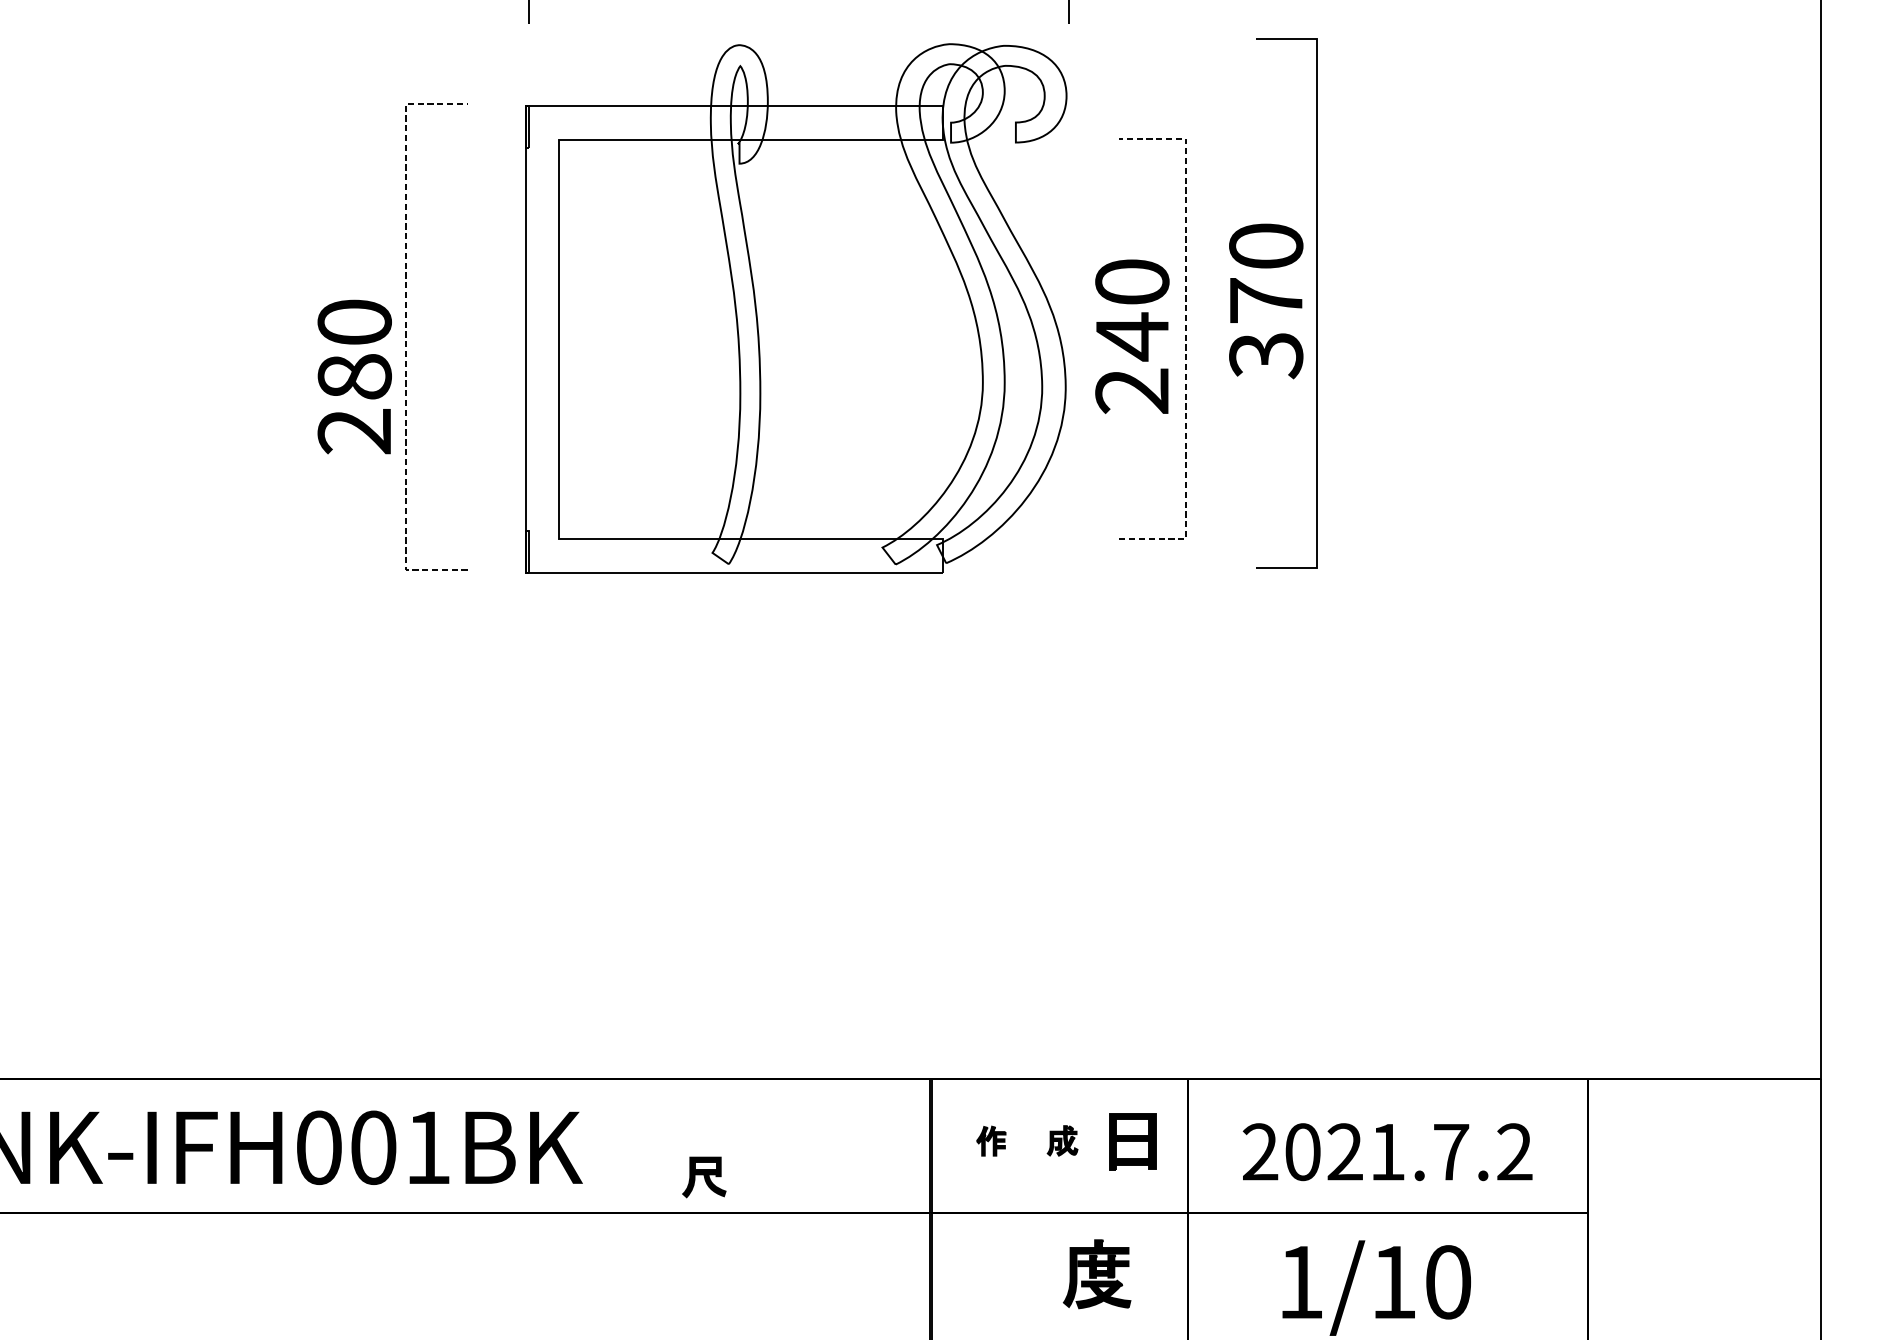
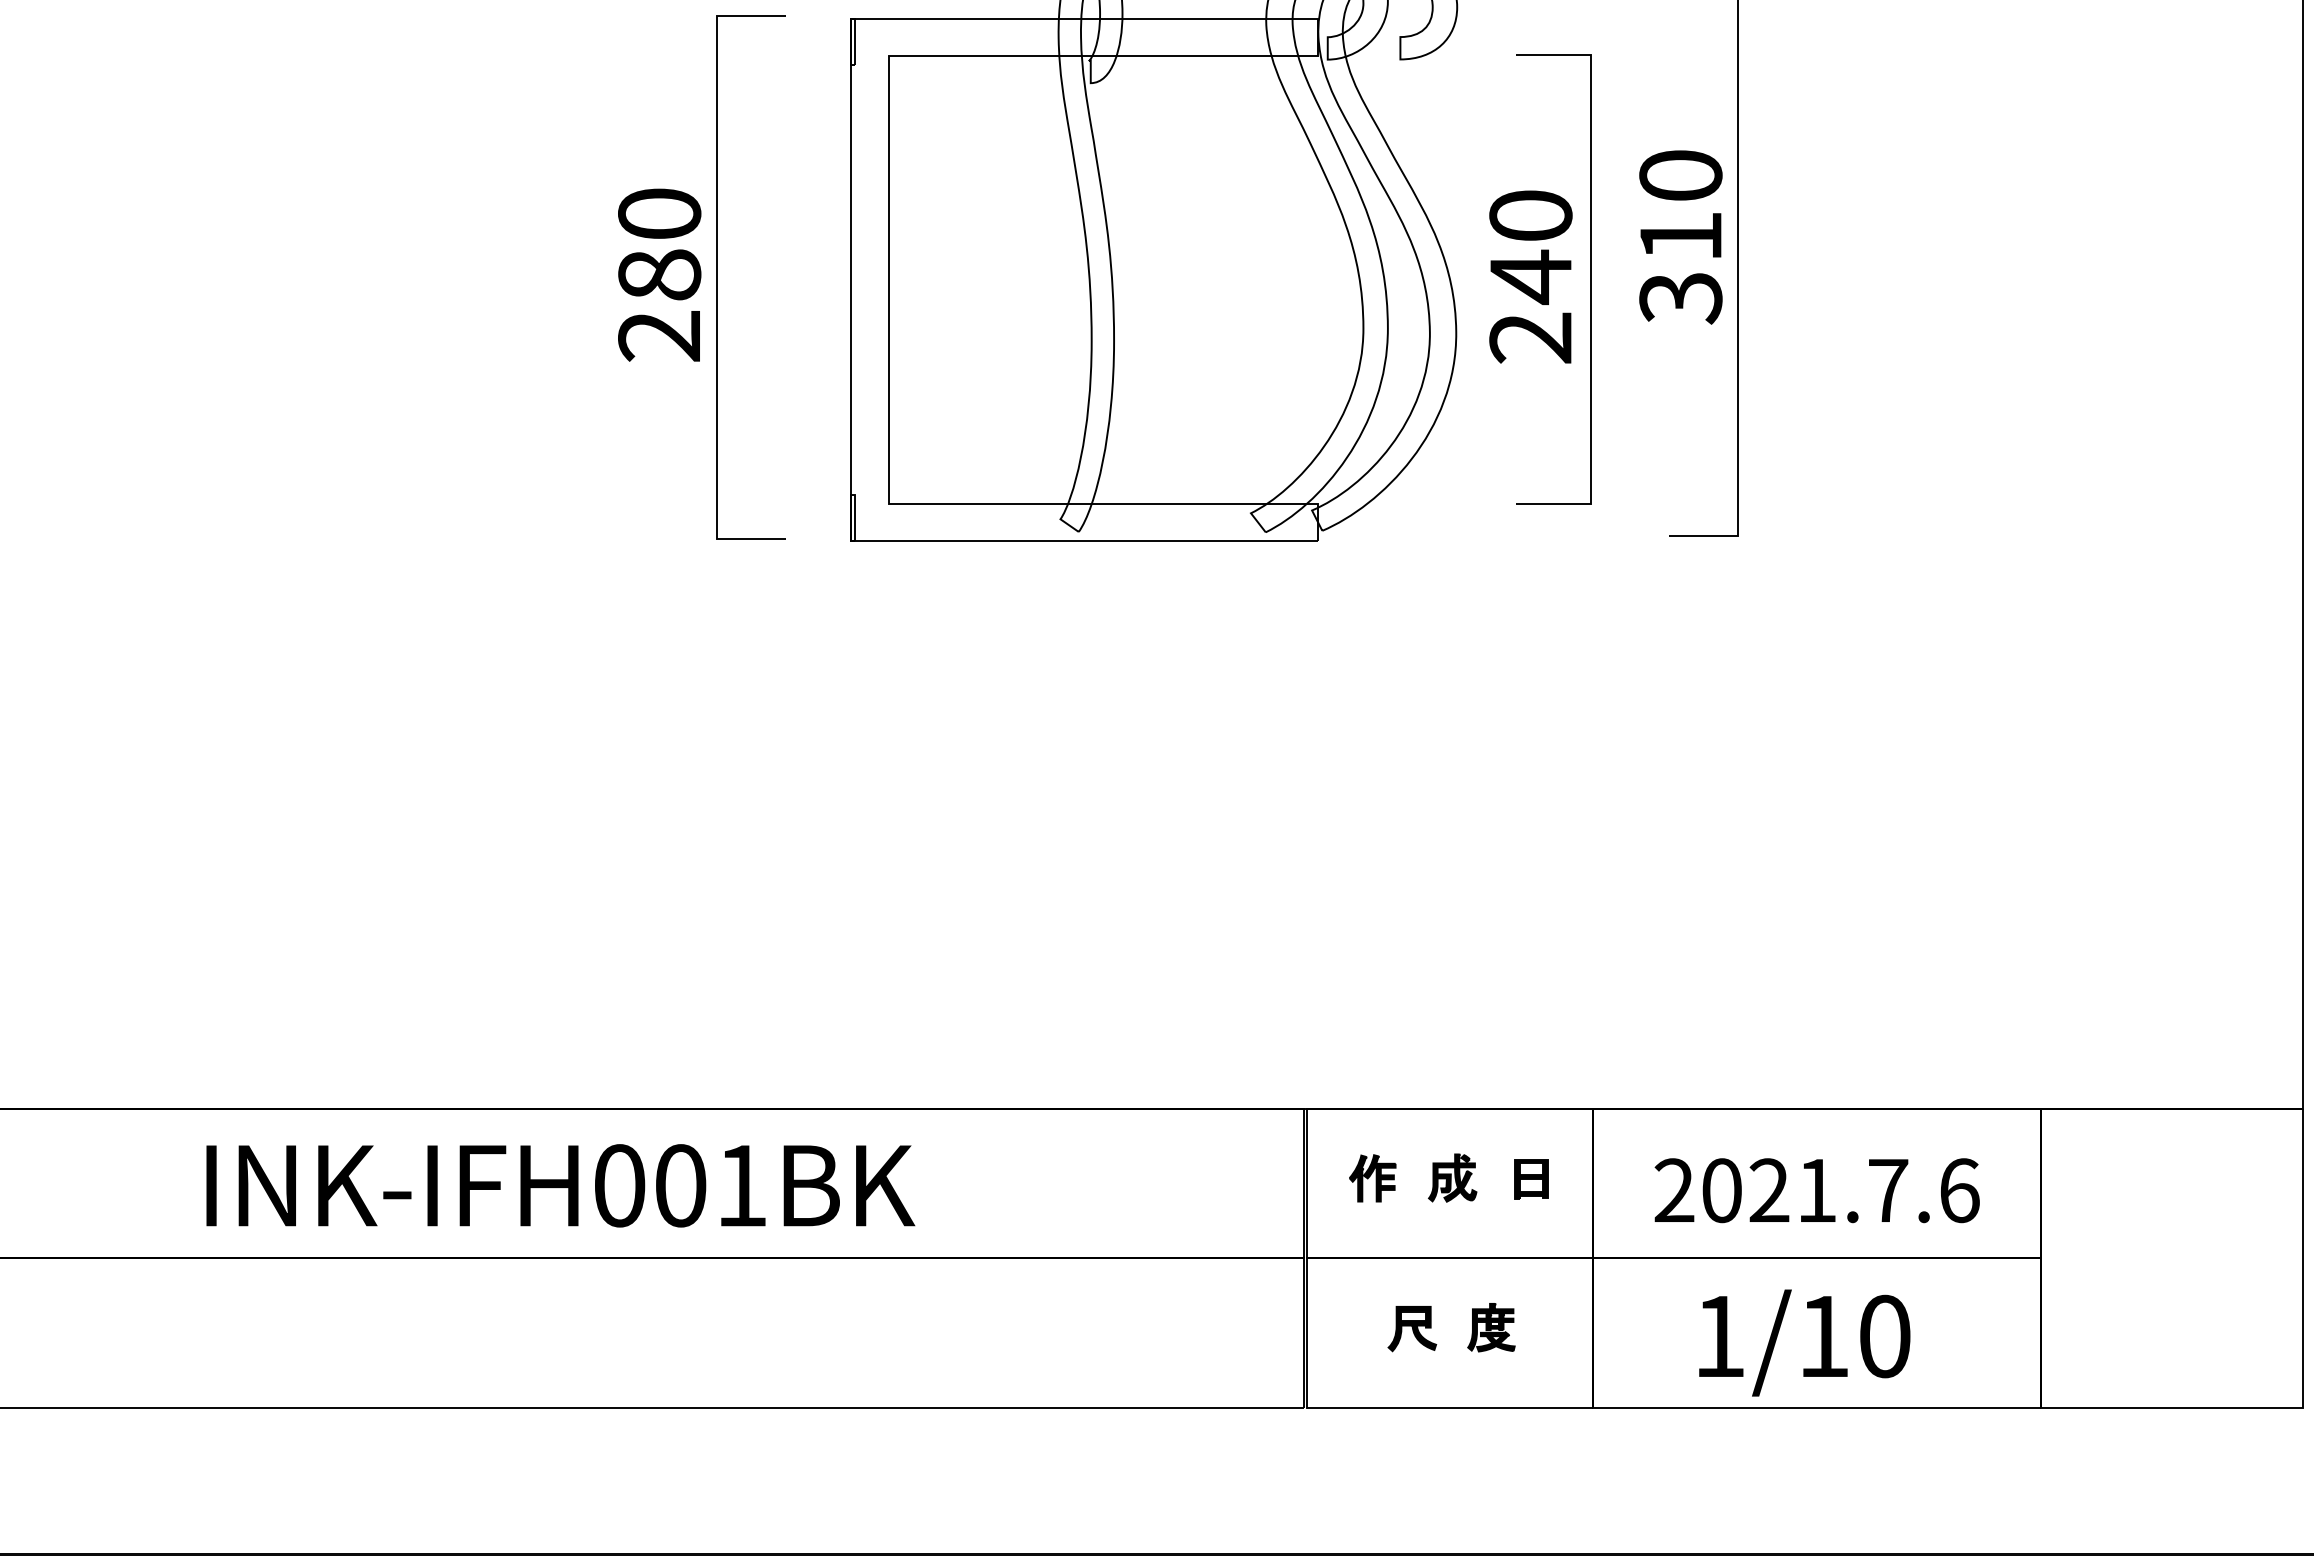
text: (1265, 300) -> (1680, 236), 370 -> 310
line: (406, 336) -> (717, 276), dashed -> solid
line: (1185, 338) -> (1590, 278), dashed -> solid
text: (354, 376) -> (659, 274), moved
part: (1062, 1140) -> (1452, 1177), size x1.43
part: (990, 1141) -> (1372, 1178), size x1.43
part: (1132, 1142) -> (1531, 1179), size x0.62
text: (1514, 1151) -> (1959, 1190), 2021.7.2 -> 2021.7.6
part: (704, 1177) -> (1412, 1329), moved
part: (1097, 1274) -> (1491, 1327), size x0.62

